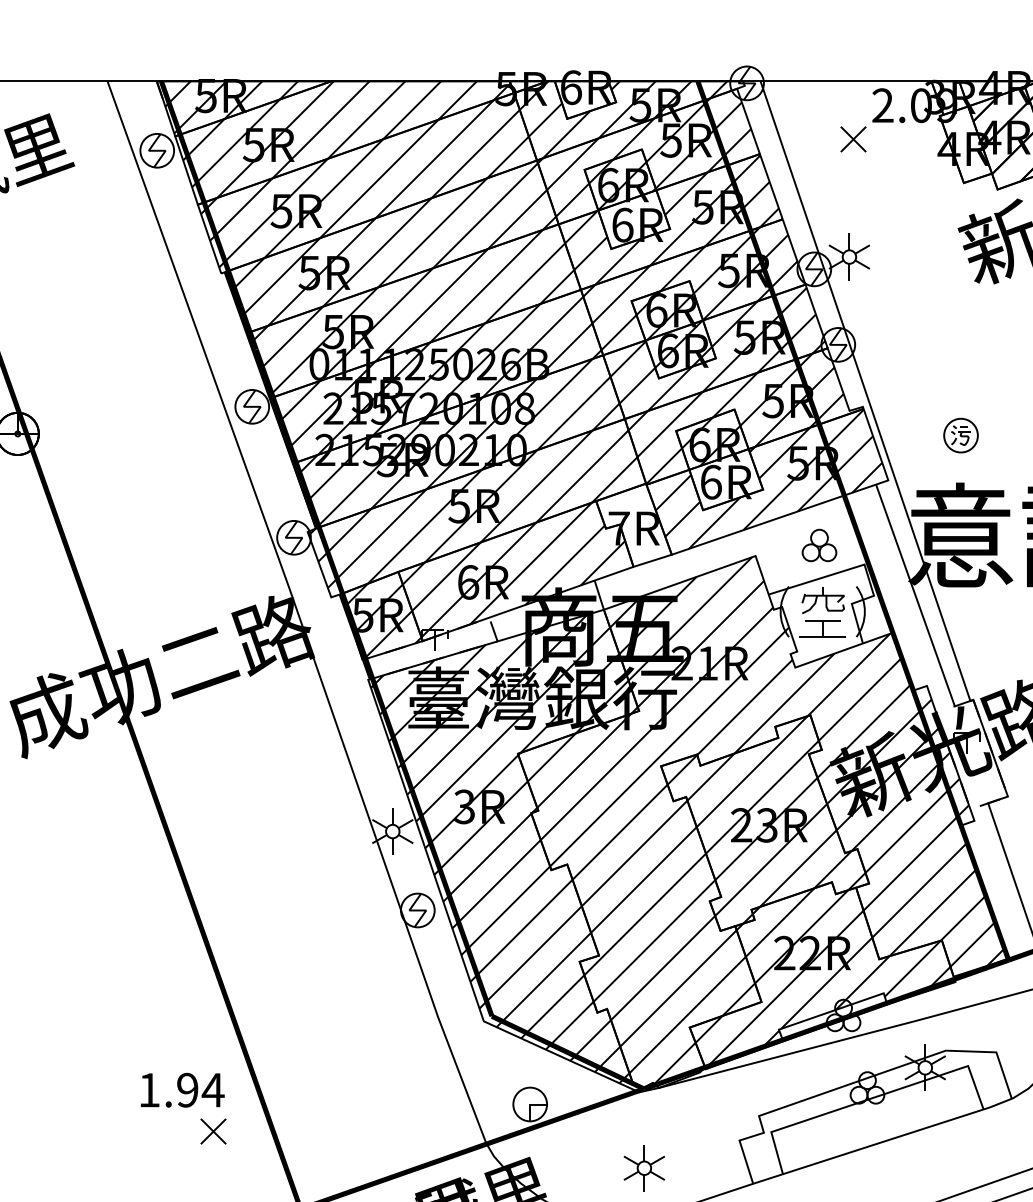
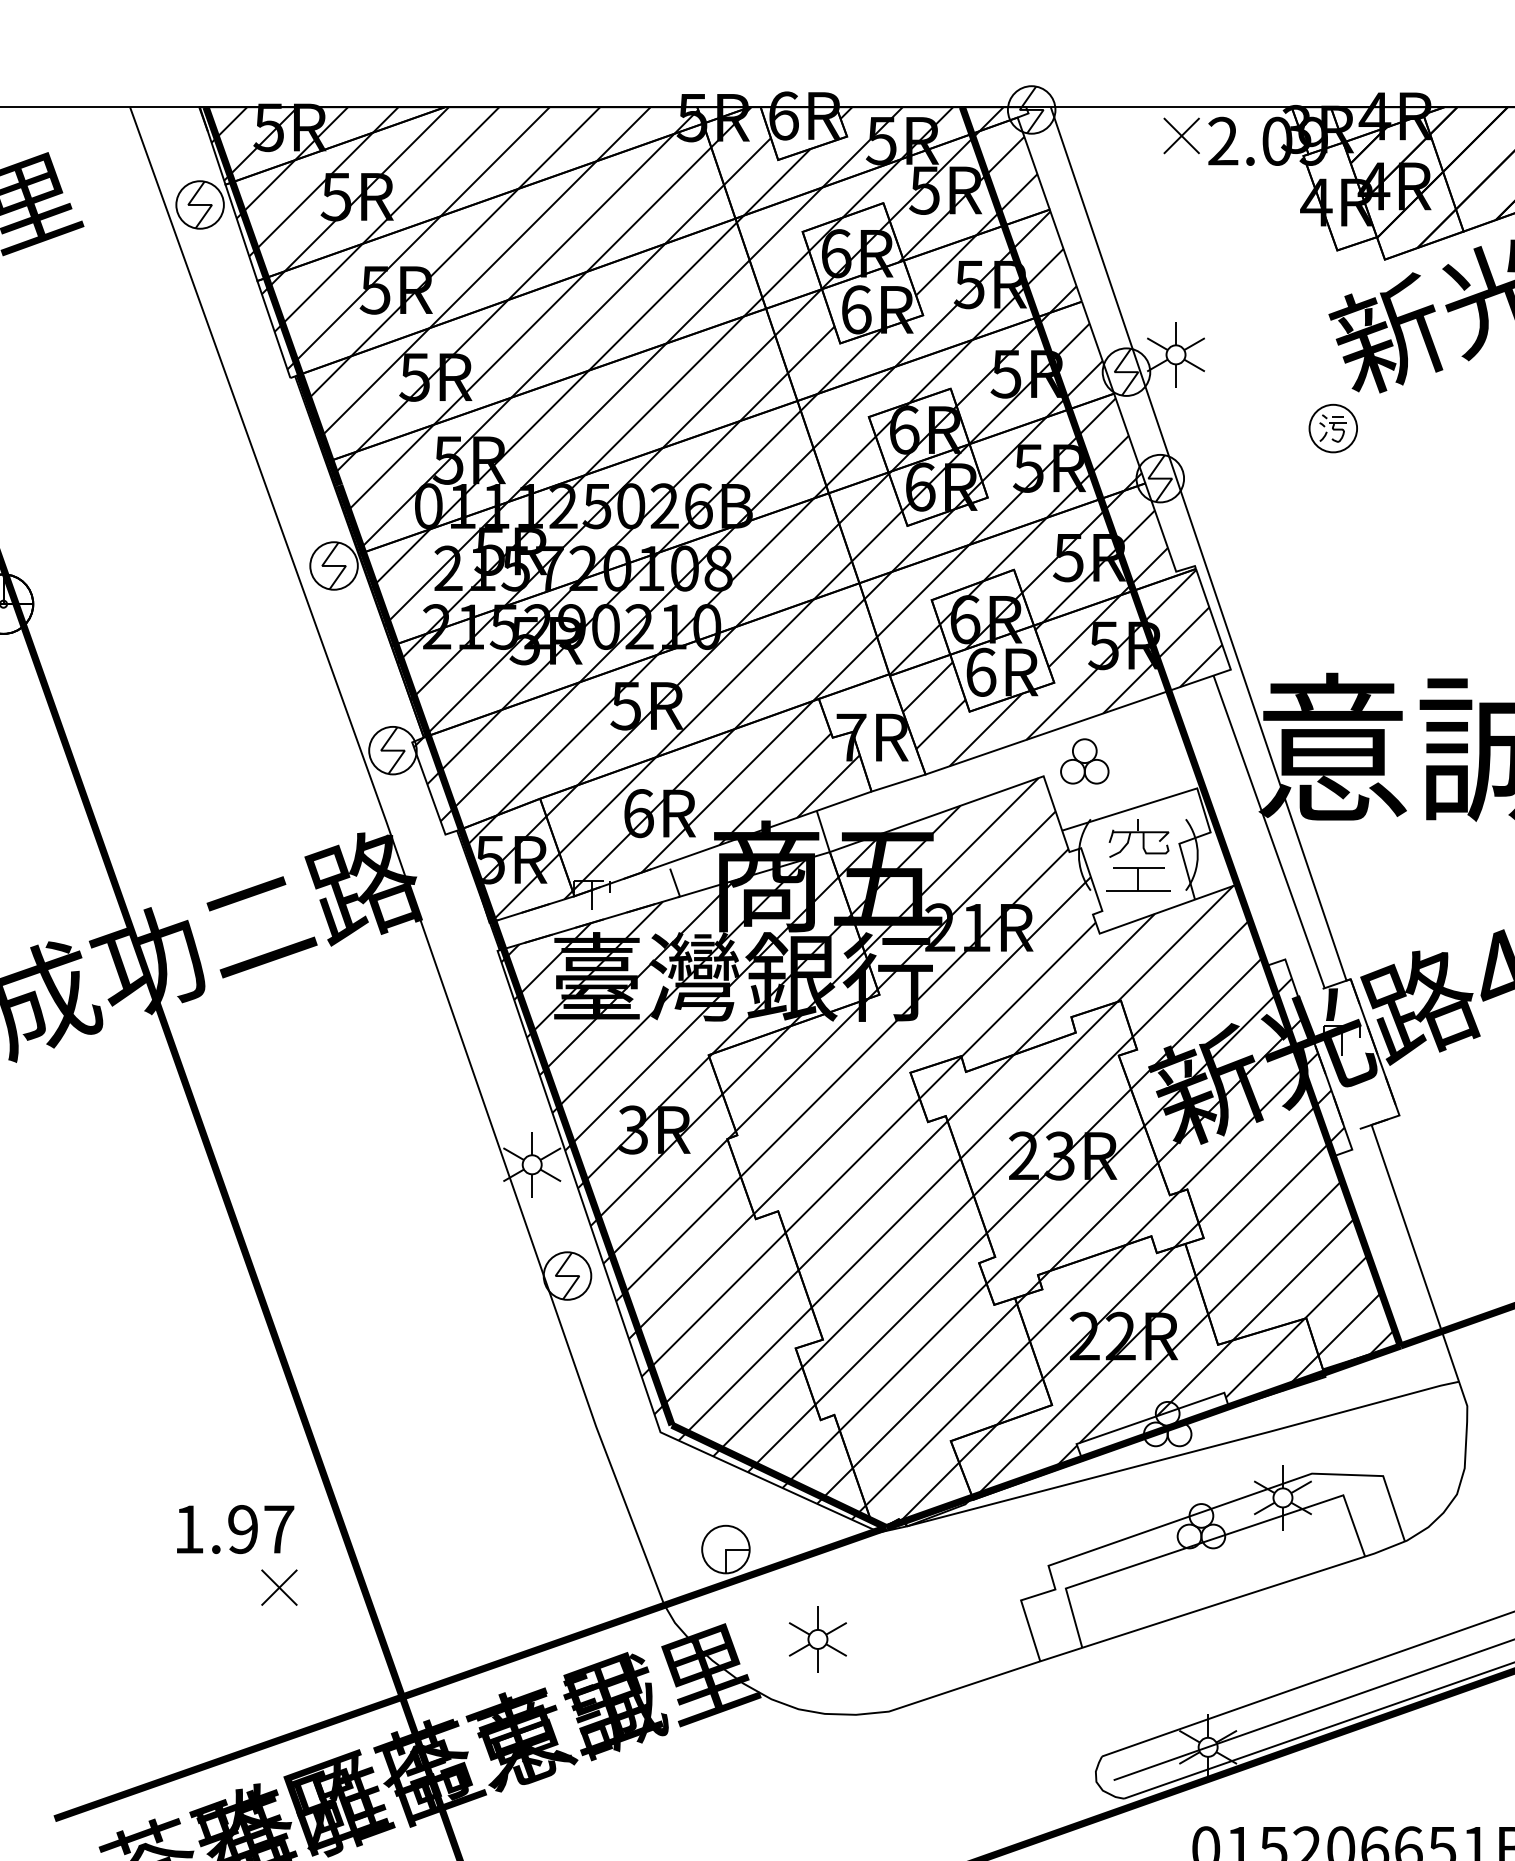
part: (853, 139) -> (1181, 135), moved
part: (960, 435) -> (1332, 428), moved
part: (819, 545) -> (1084, 761), moved
text: (212, 1090) -> (278, 1529), 1.94 -> 1.97
part: (644, 1168) -> (817, 1639), moved

